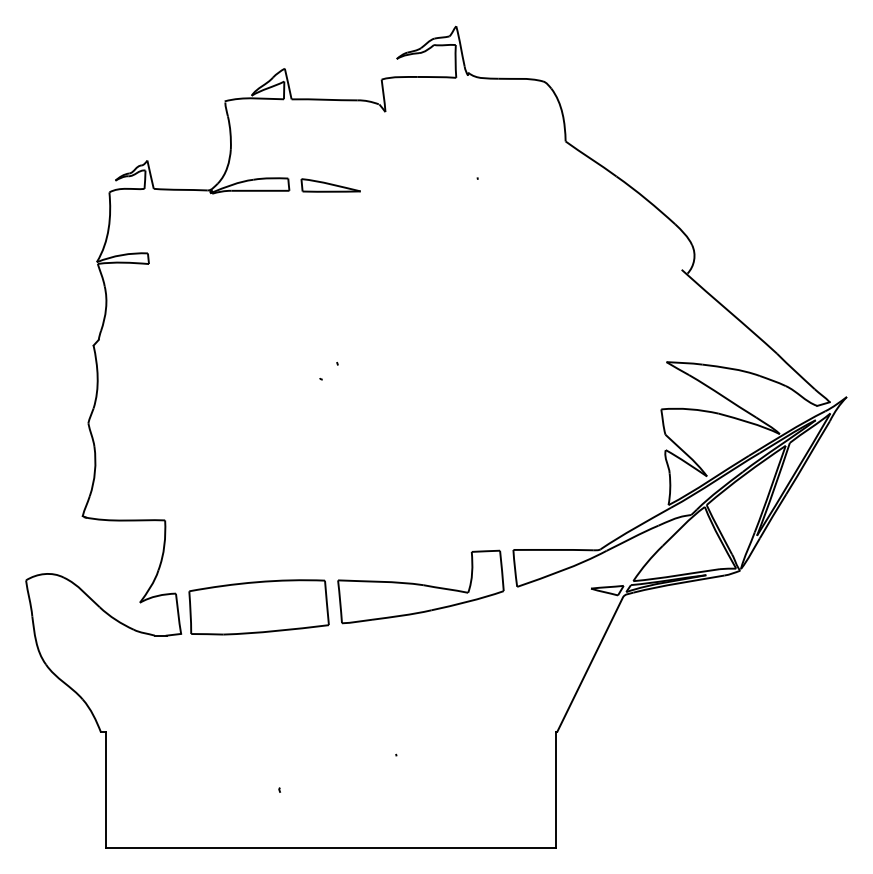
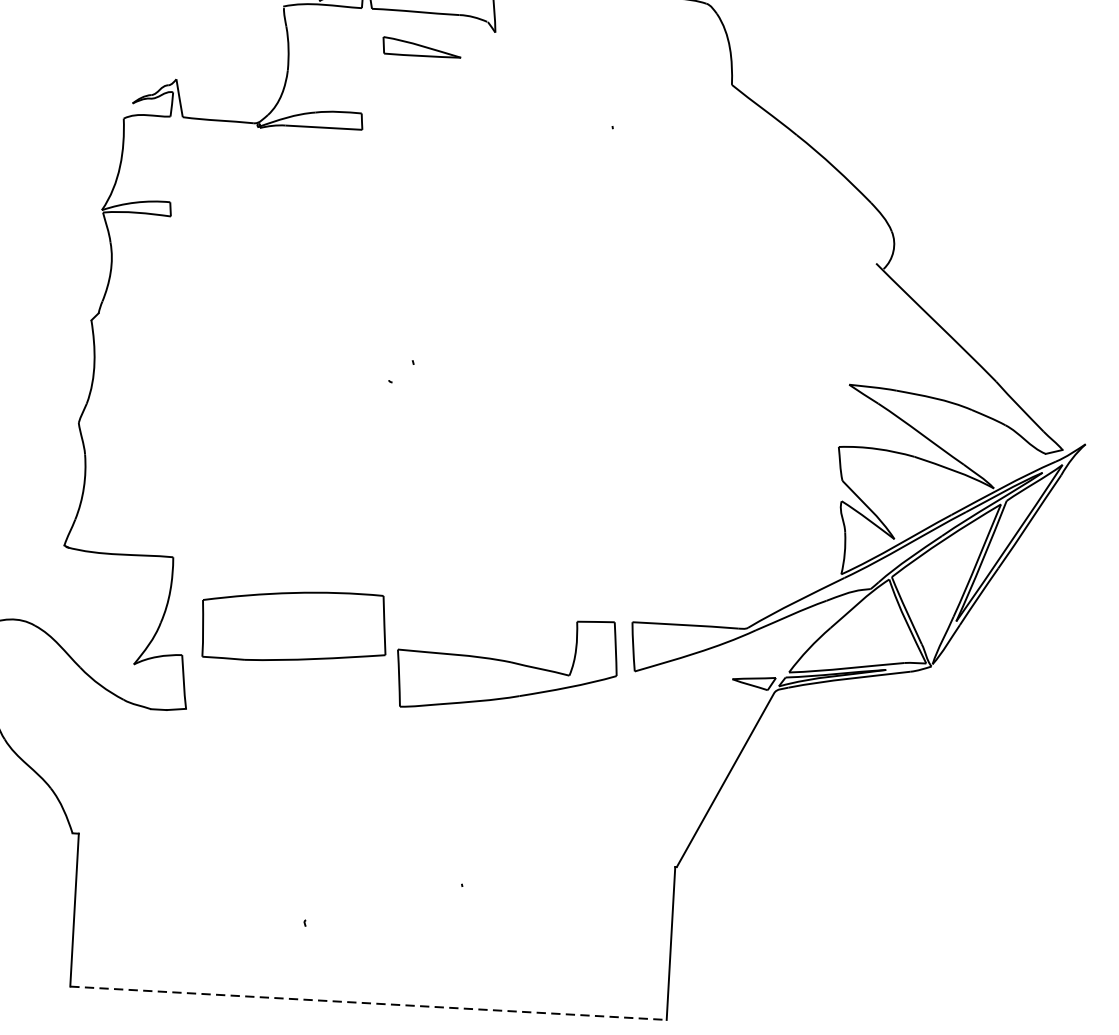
part: (330, 185) -> (421, 47), moved
part: (258, 607) -> (293, 626), moved
line: (331, 847) -> (369, 1002), solid -> dashed

